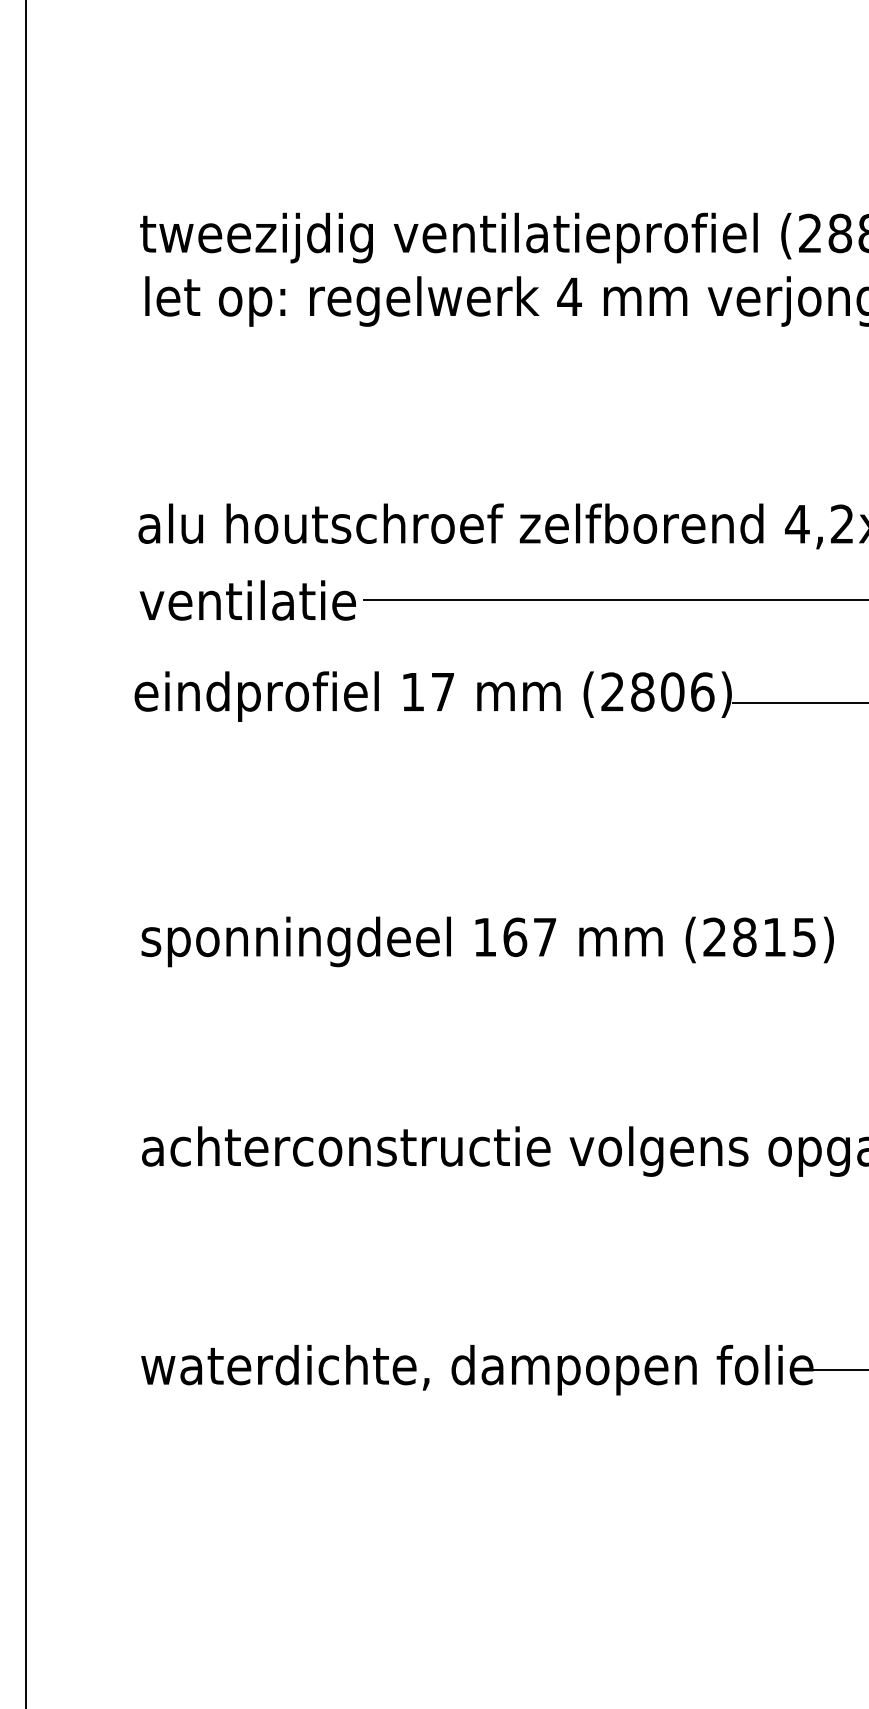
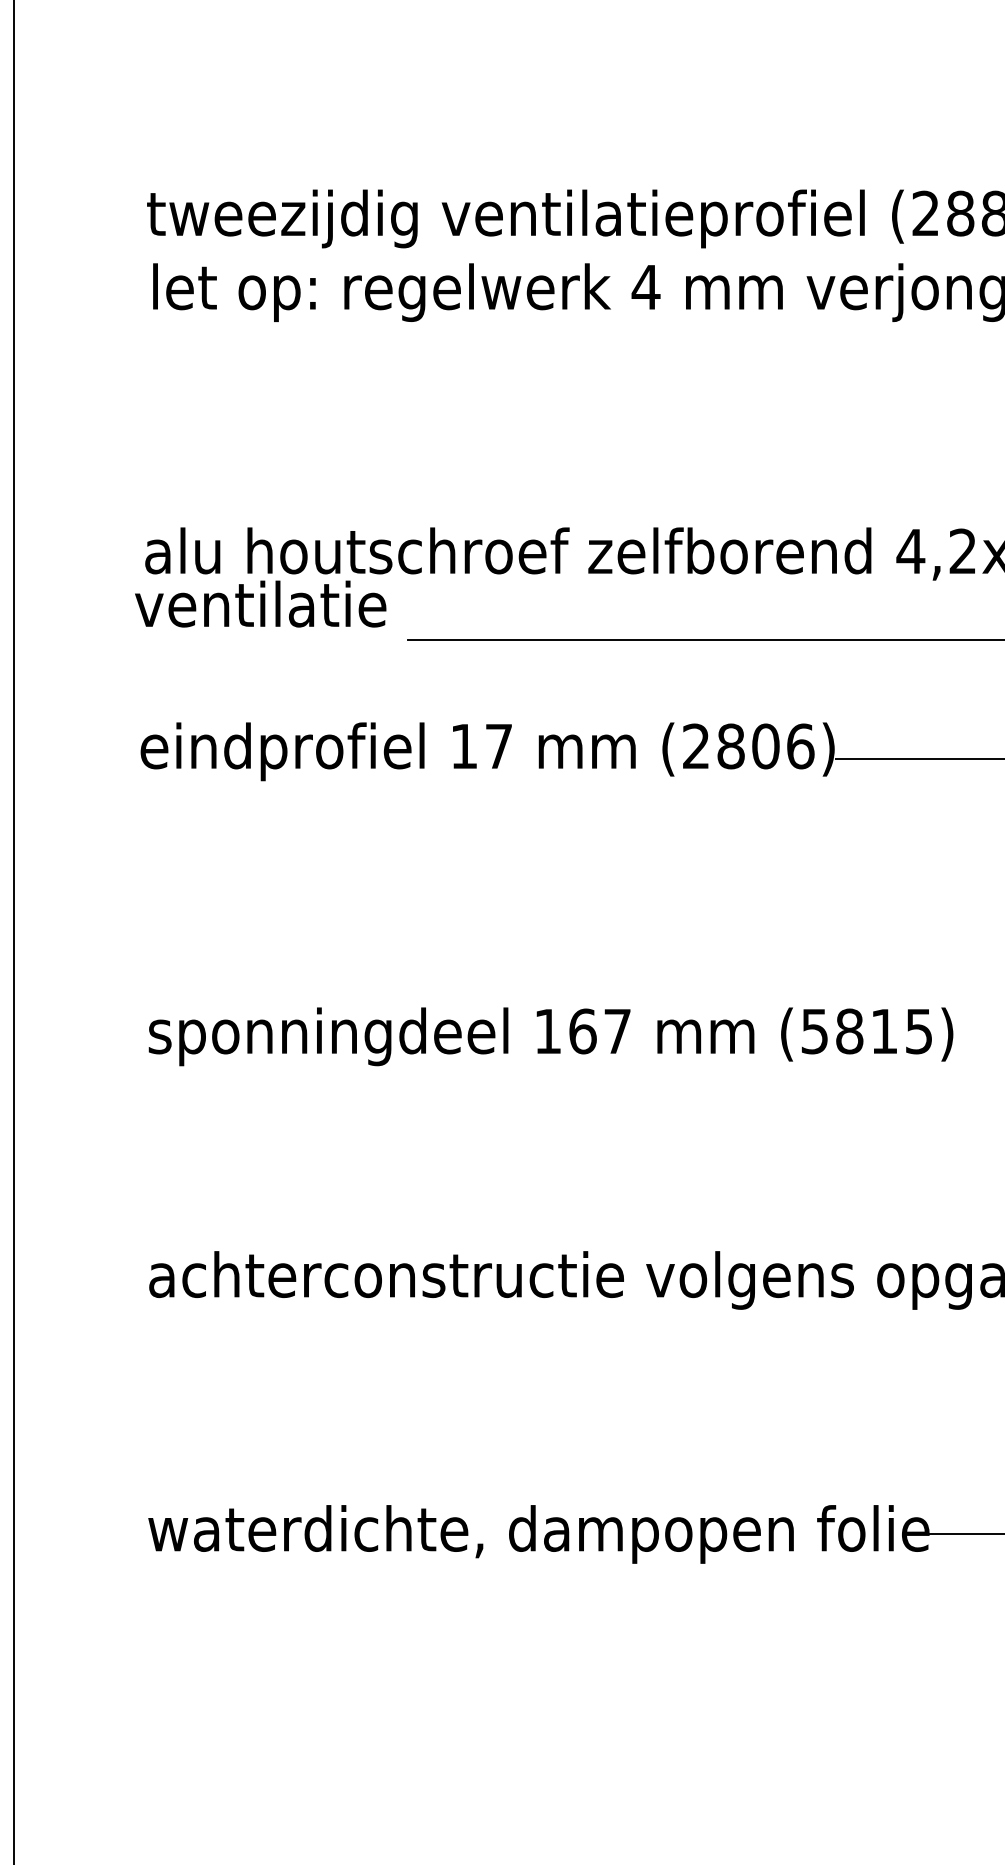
text: (247, 600) -> (260, 604), moved
text: (714, 937) -> (814, 1031), (2815) -> (5815)

